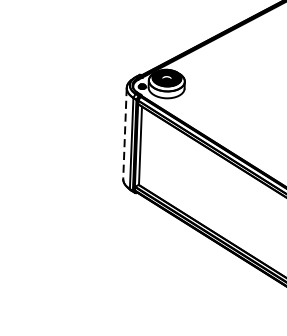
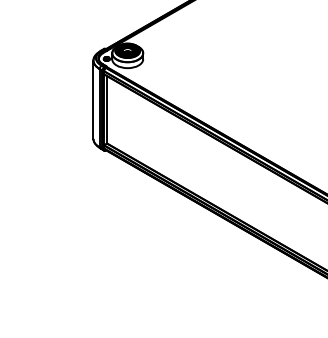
line: (125, 134) -> (93, 100), dashed -> solid

